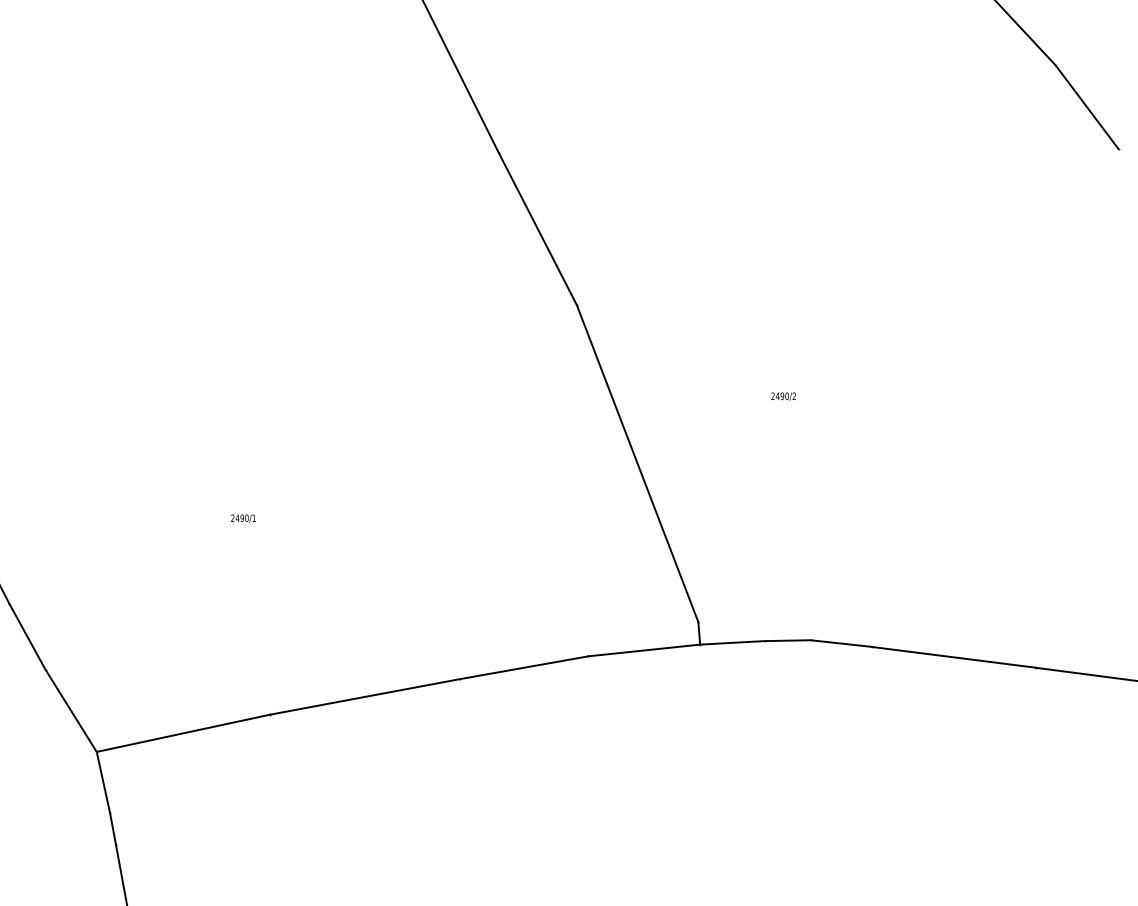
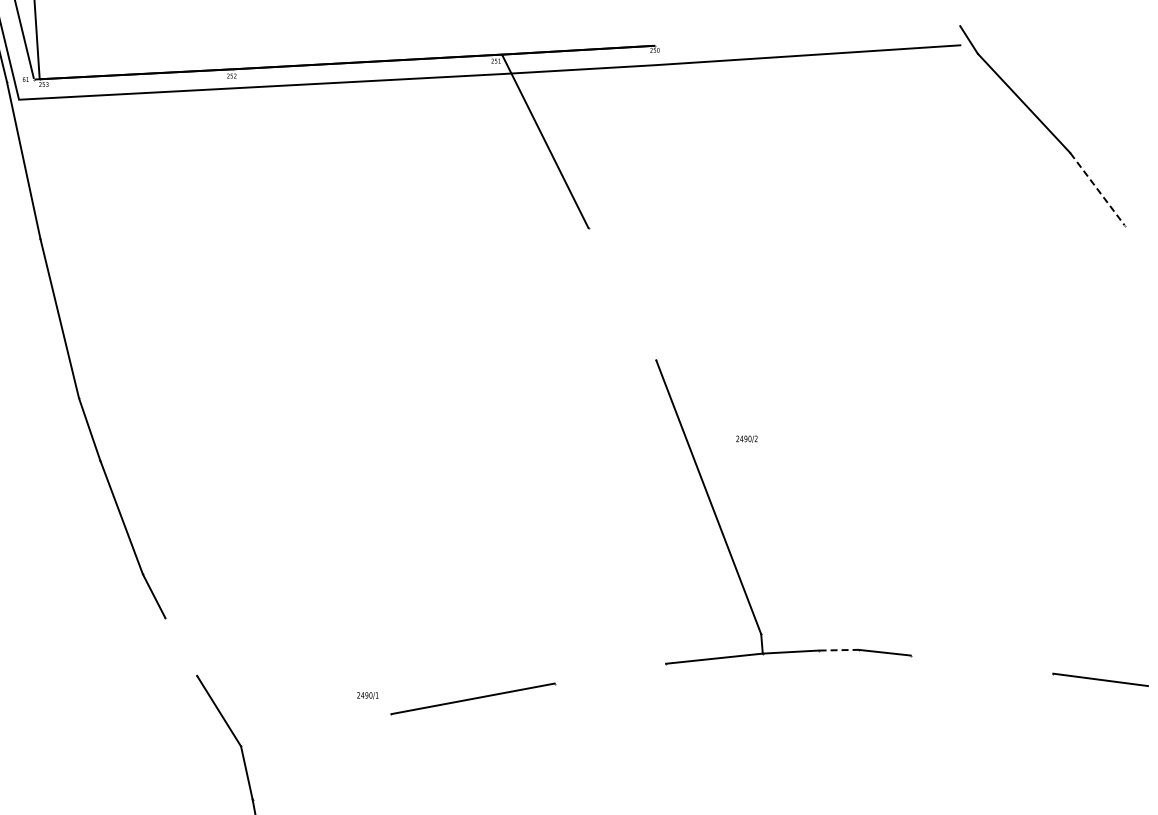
line: (1087, 107) -> (1097, 189), solid -> dashed
line: (537, 228) -> (622, 293), removed
text: (783, 395) -> (746, 438), moved
text: (242, 518) -> (367, 695), moved
line: (26, 636) -> (180, 646), removed
line: (788, 641) -> (839, 650), solid -> dashed
line: (953, 657) -> (981, 664), removed
line: (524, 667) -> (610, 673), removed
line: (182, 733) -> (315, 730), removed

